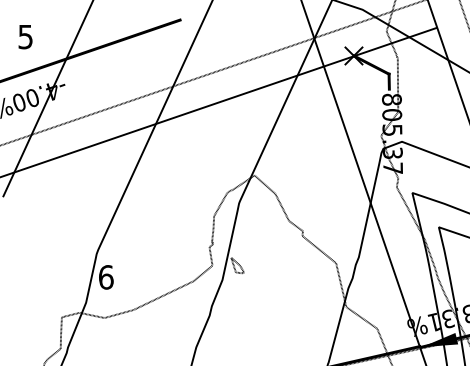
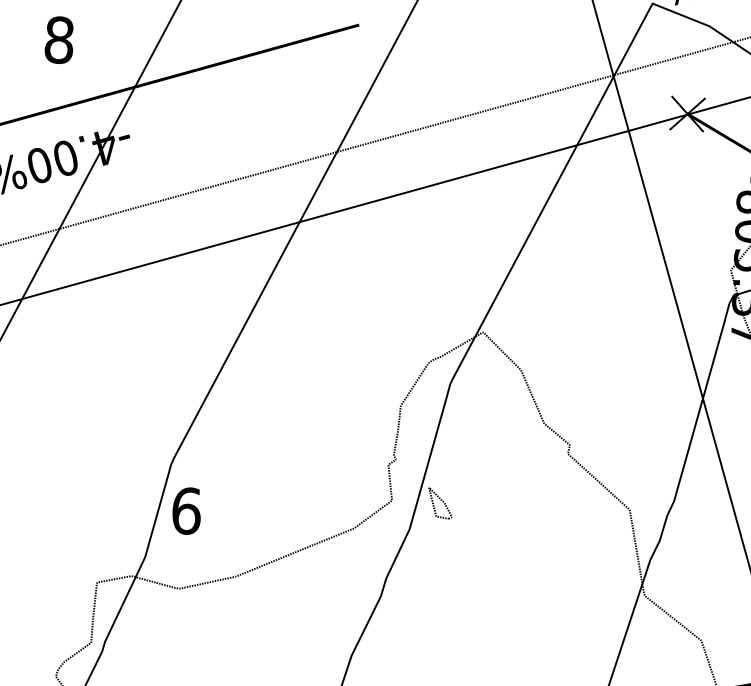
text: (25, 36) -> (59, 39), 5 -> 8

